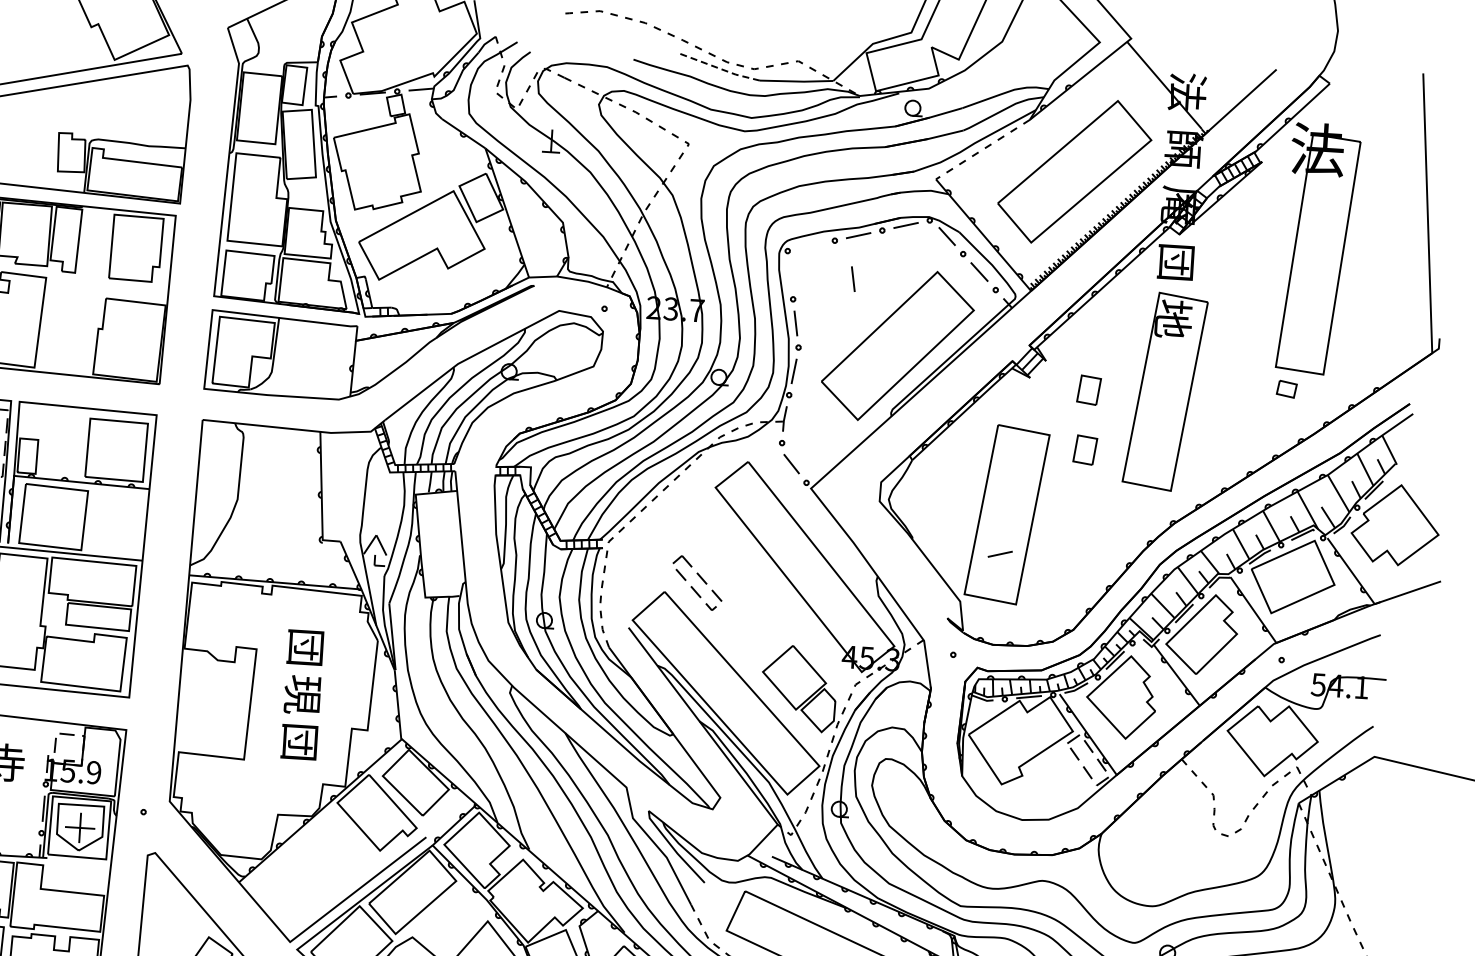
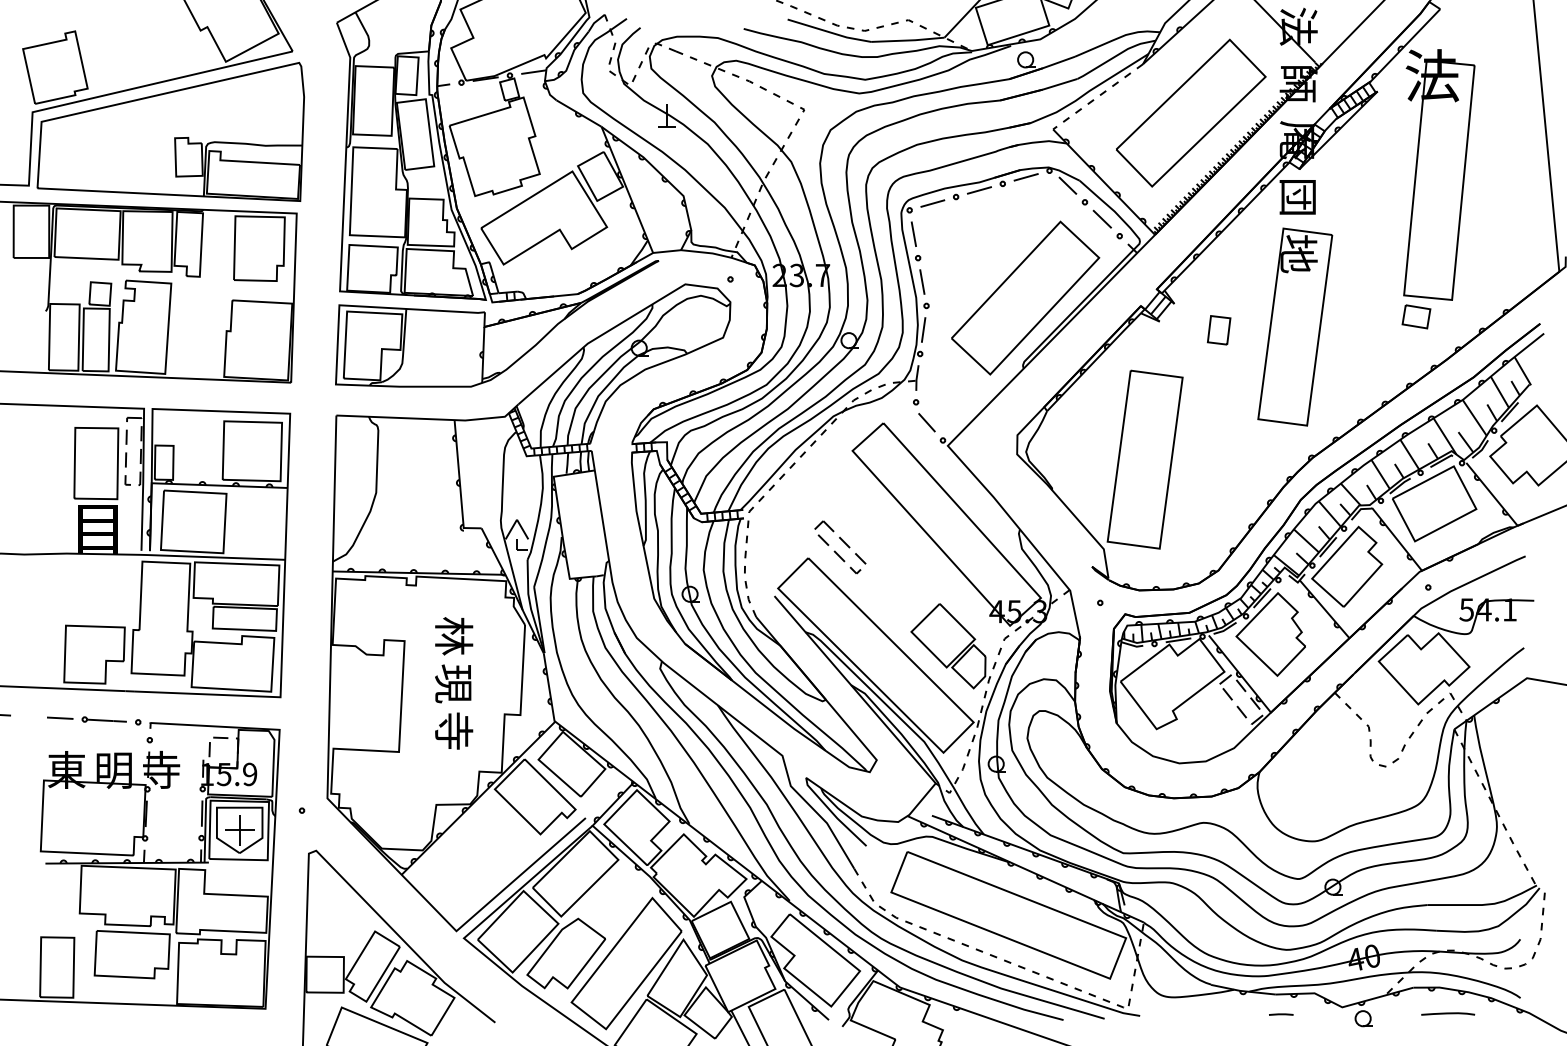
line: (718, 68) -> (829, 32), dashed -> solid
line: (852, 278) -> (913, 233), moved
part: (1286, 388) -> (1416, 316), size x1.43
part: (1085, 450) -> (1219, 390), removed
line: (999, 554) -> (932, 203), moved
text: (306, 647) -> (454, 636), 団 -> 林
text: (300, 741) -> (454, 730), 団 -> 寺

